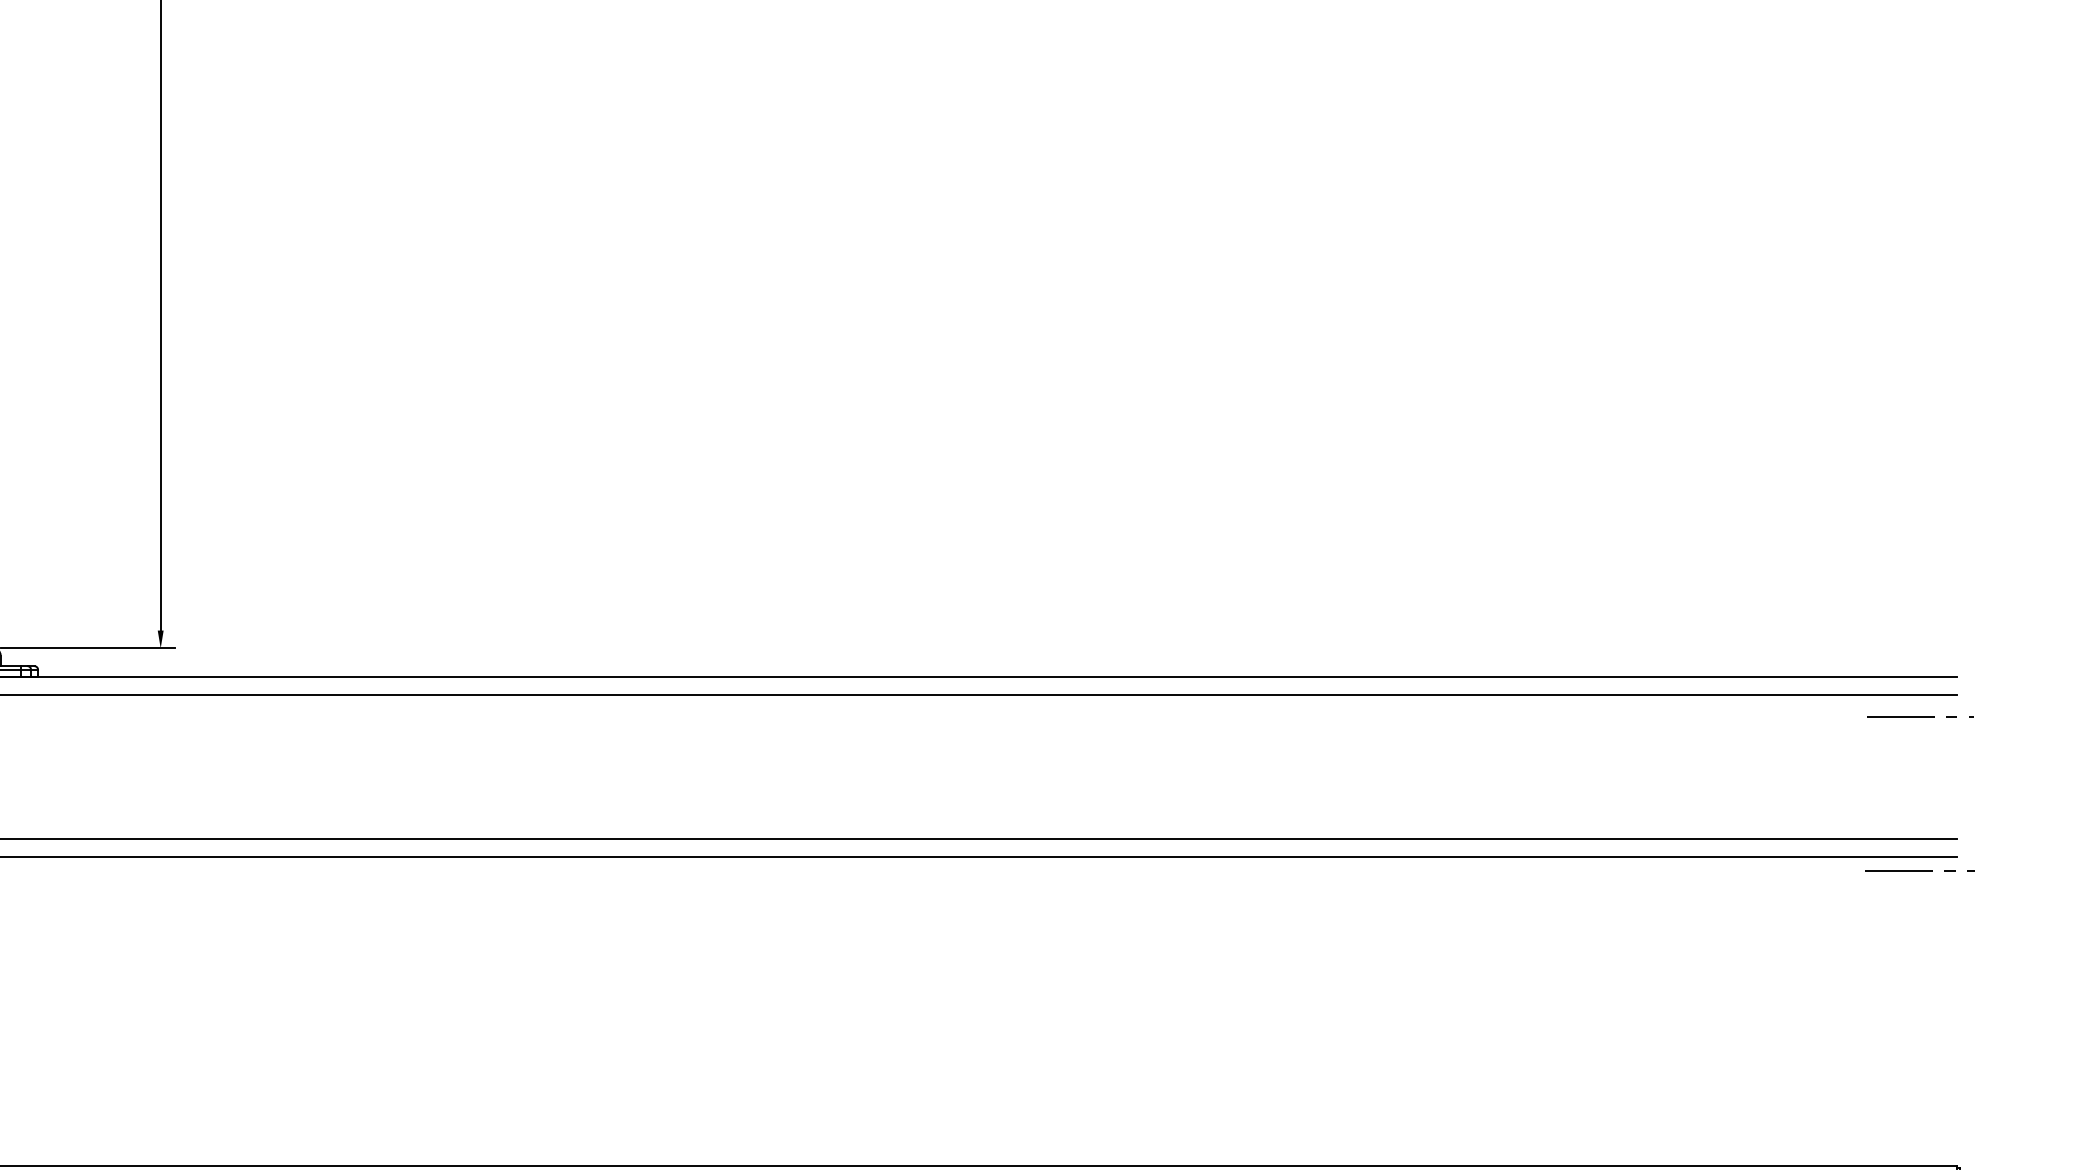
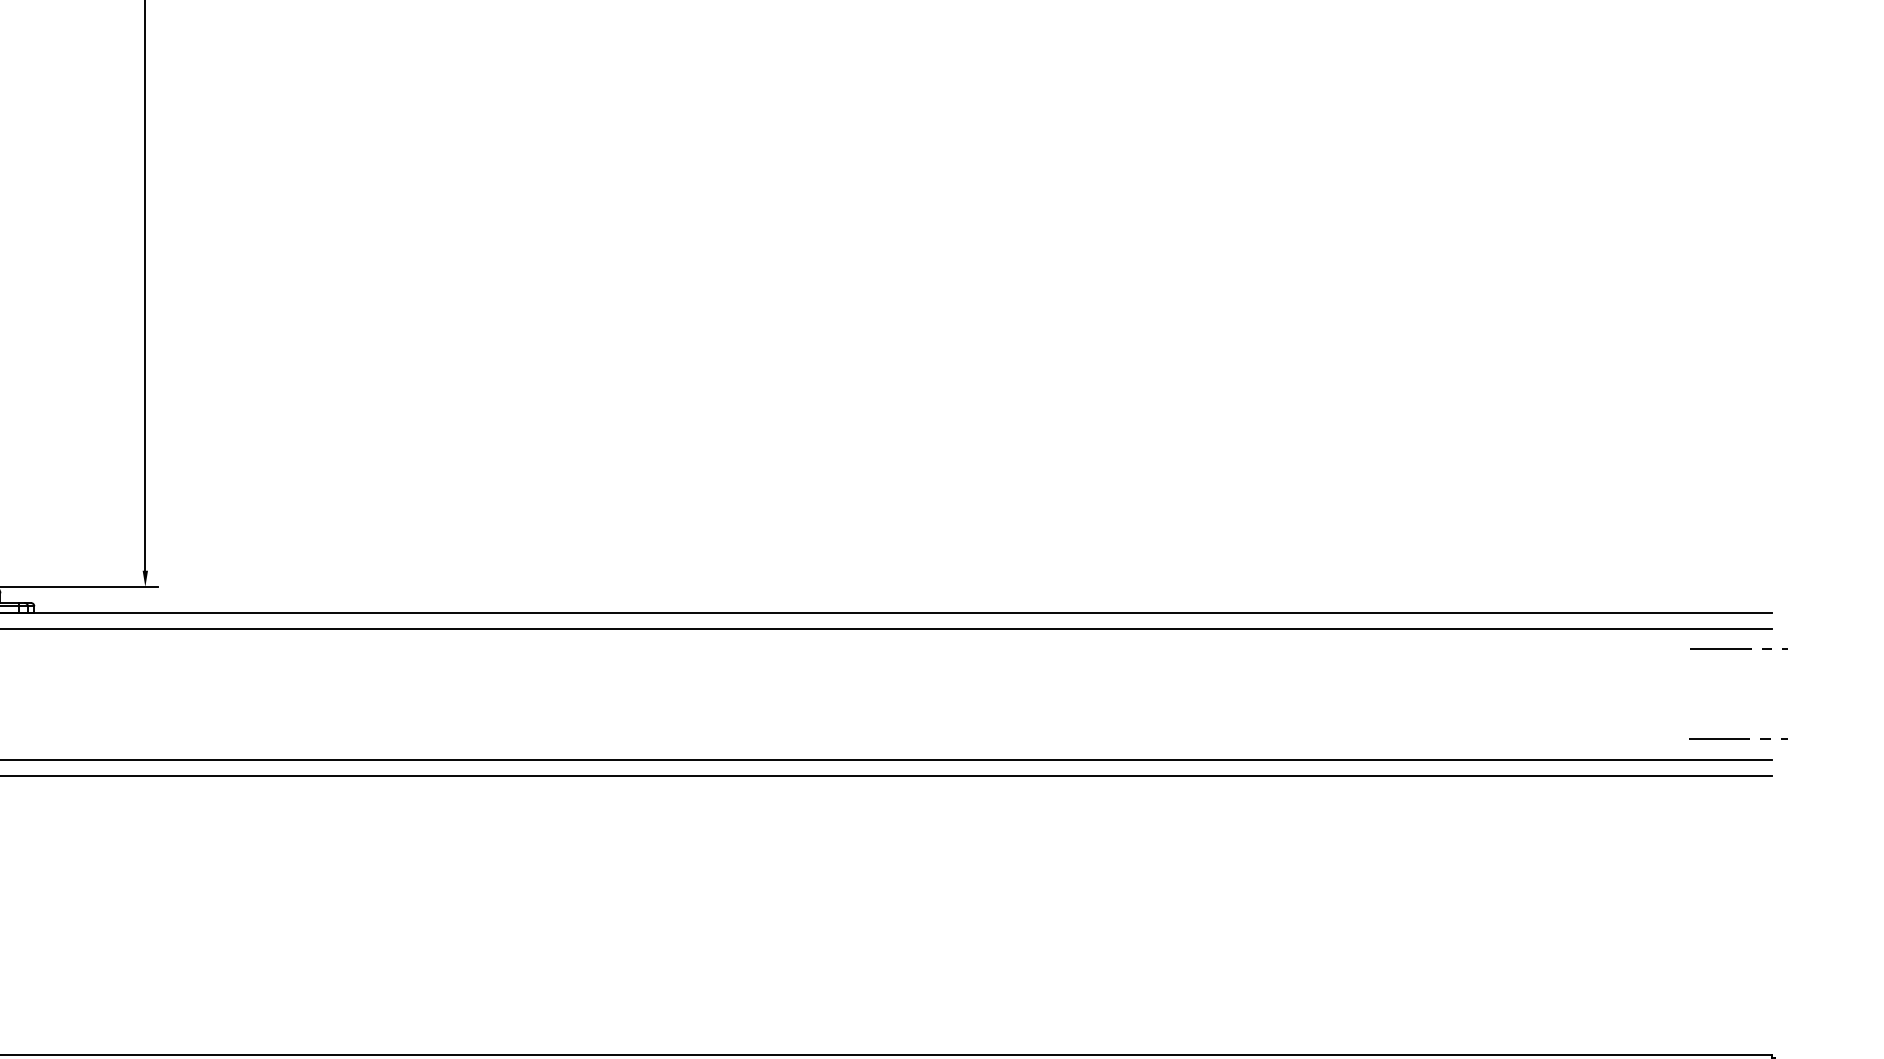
line: (1919, 870) -> (1737, 738), moved

